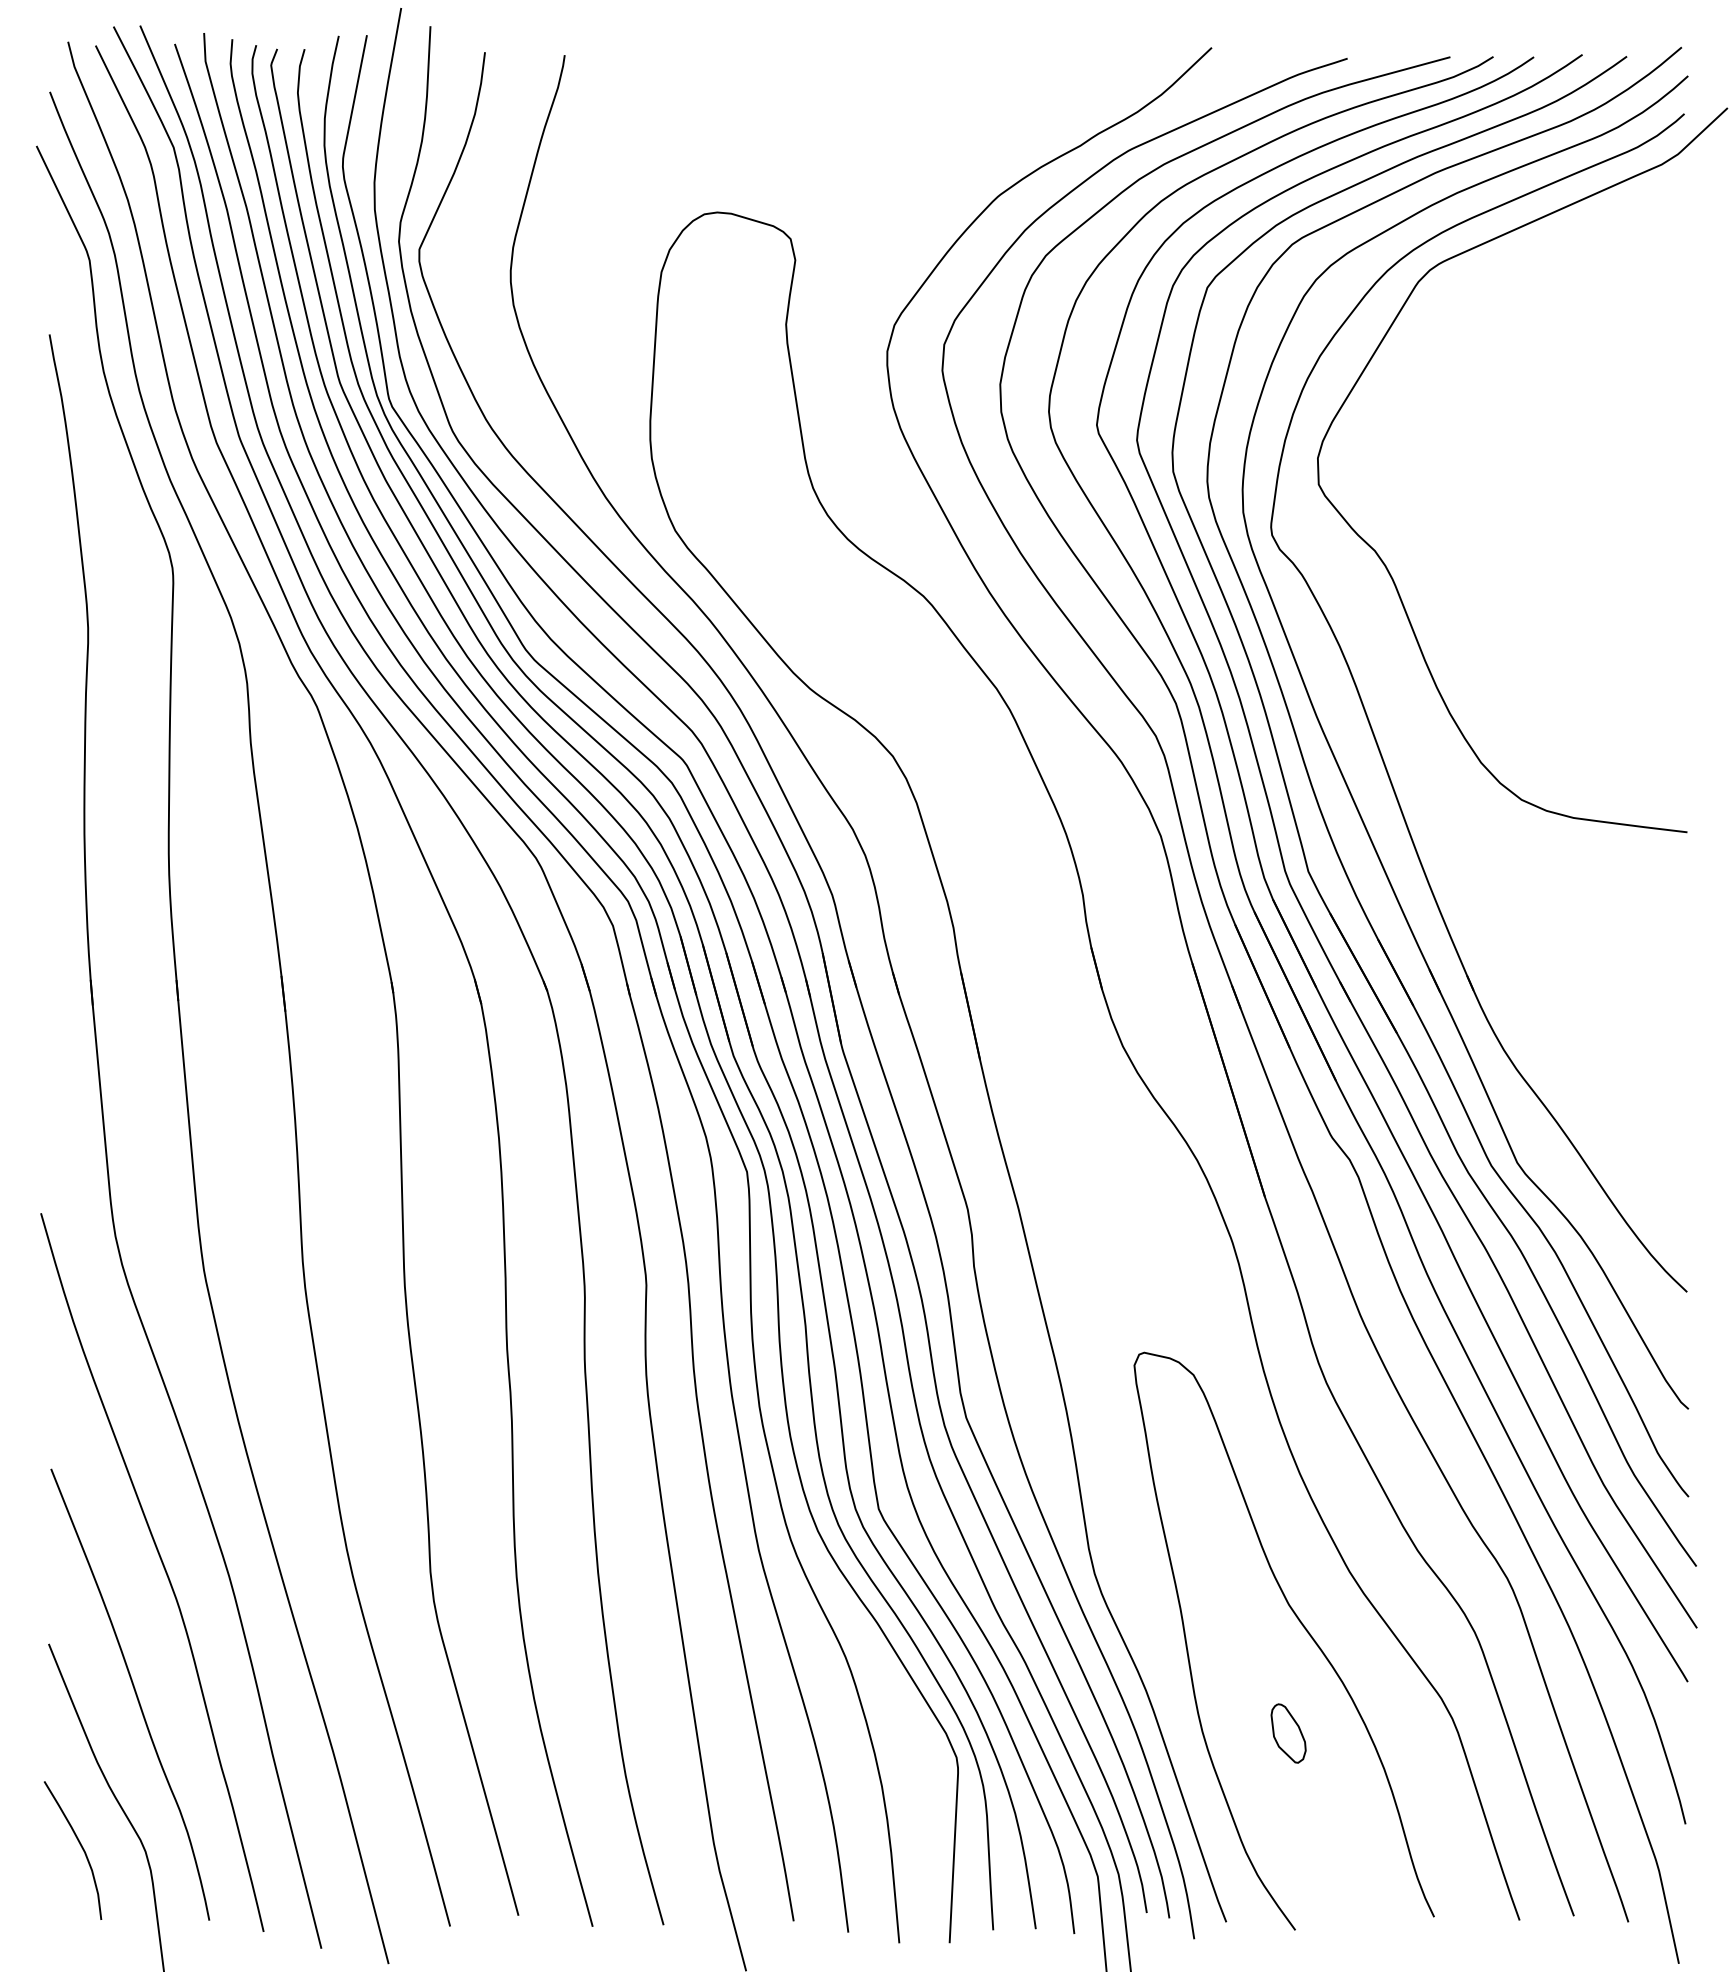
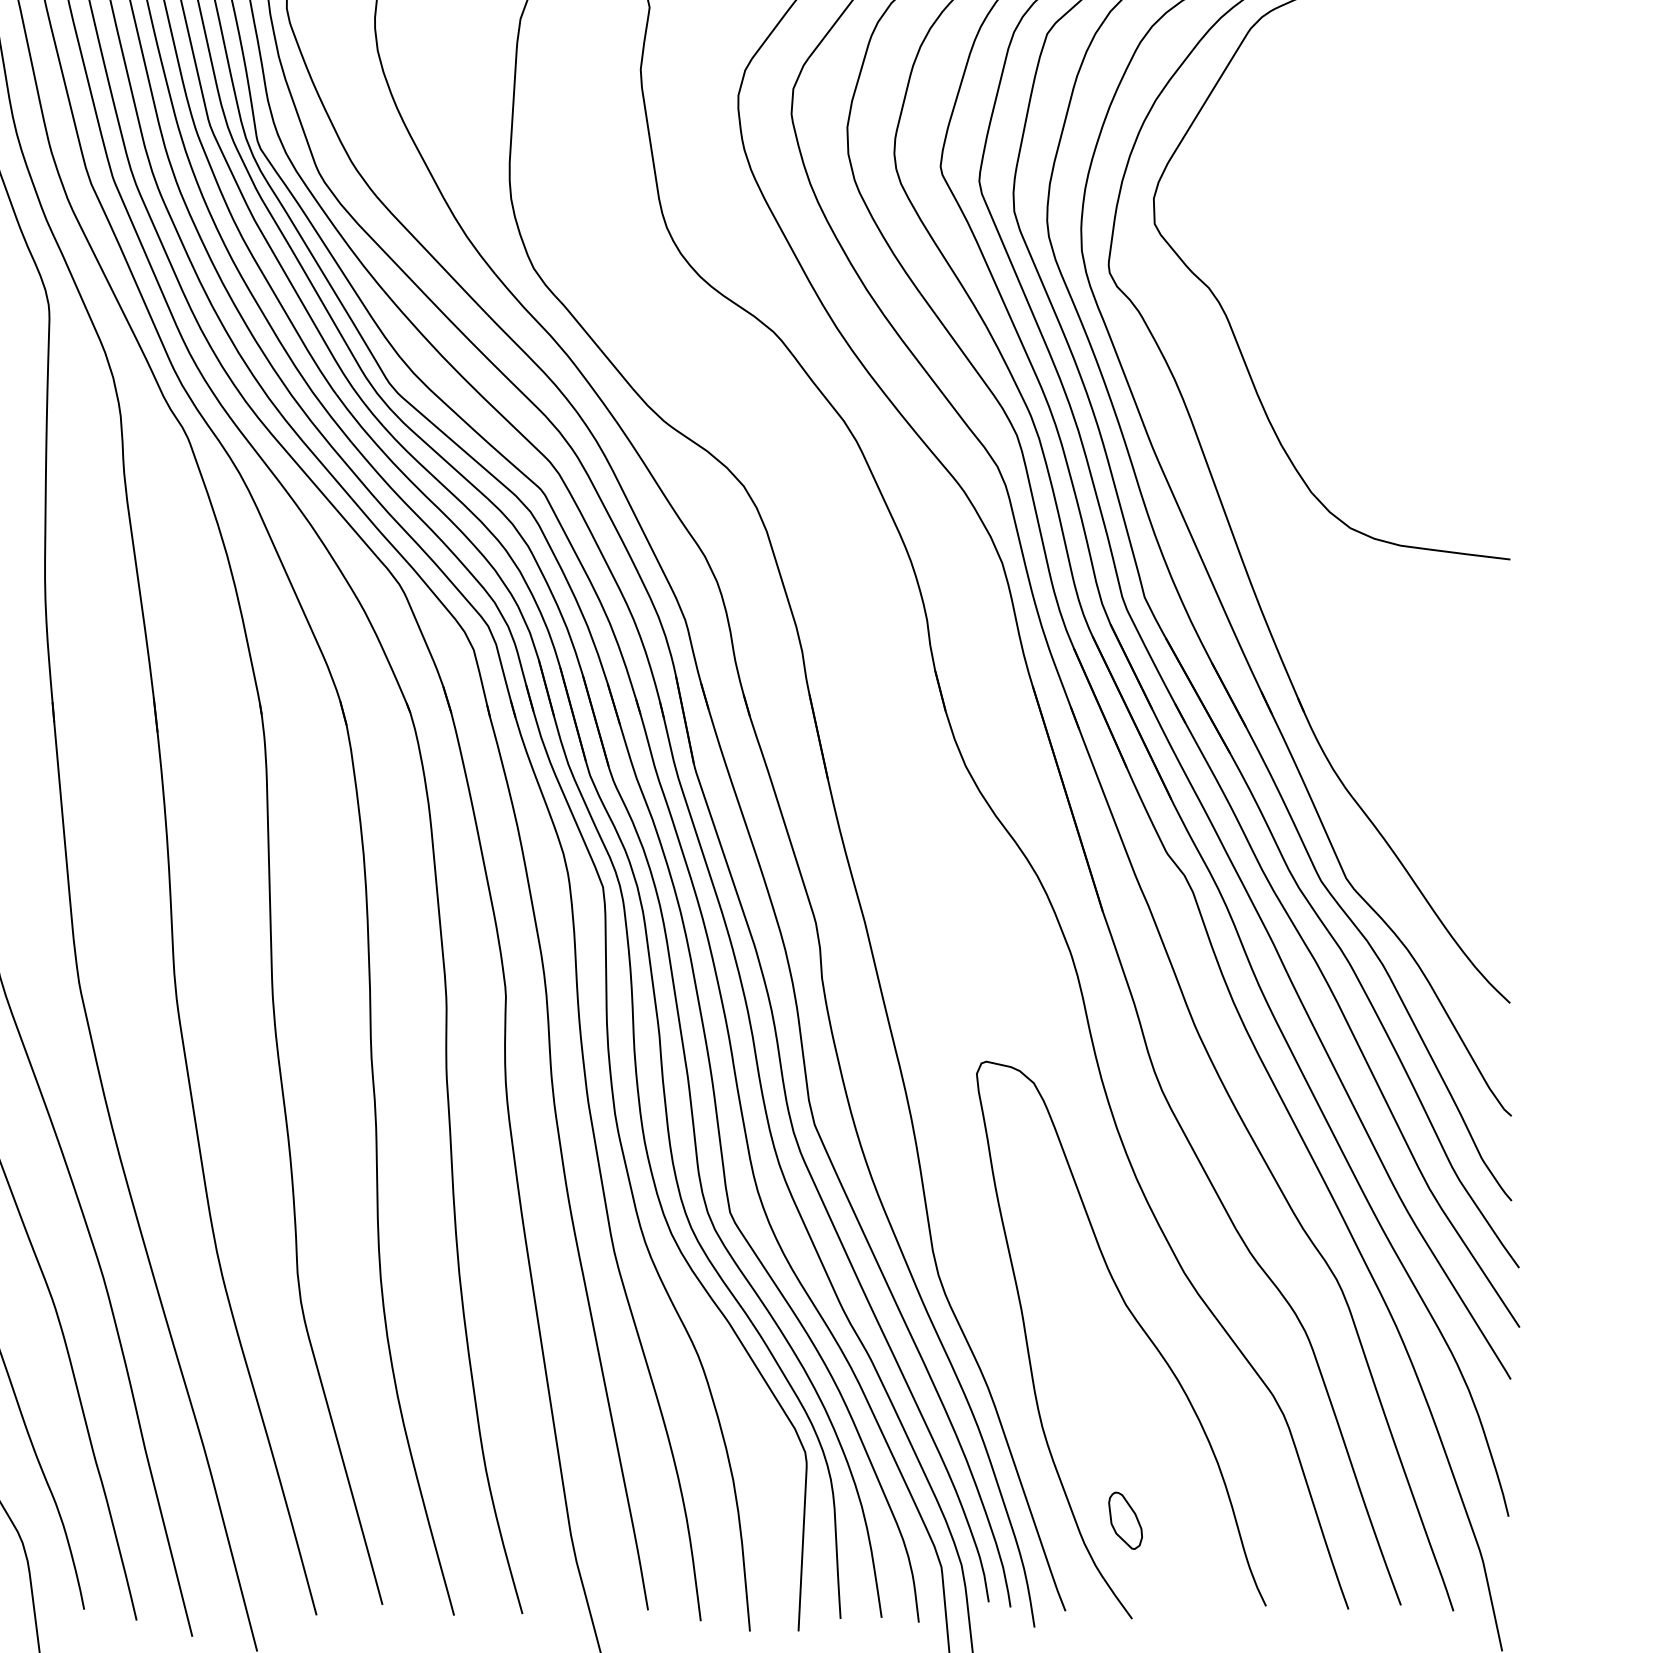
part: (1288, 1733) -> (1125, 1520), moved

